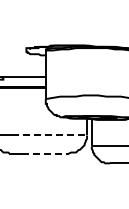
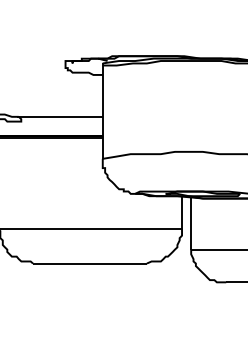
line: (49, 135) -> (109, 228), dashed -> solid
line: (45, 153) -> (102, 263), dashed -> solid

